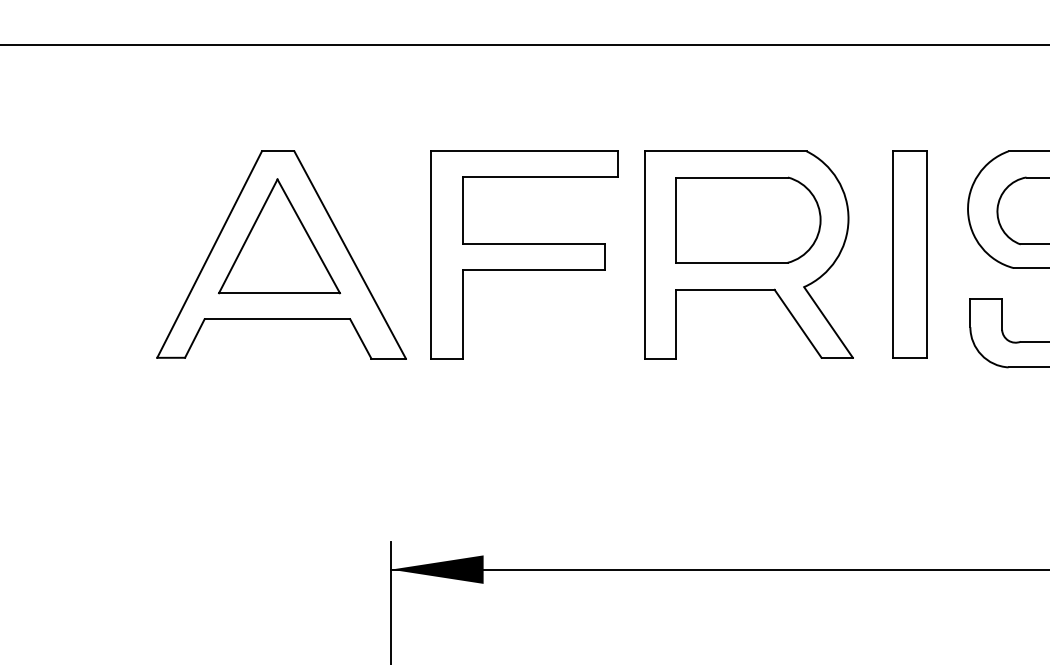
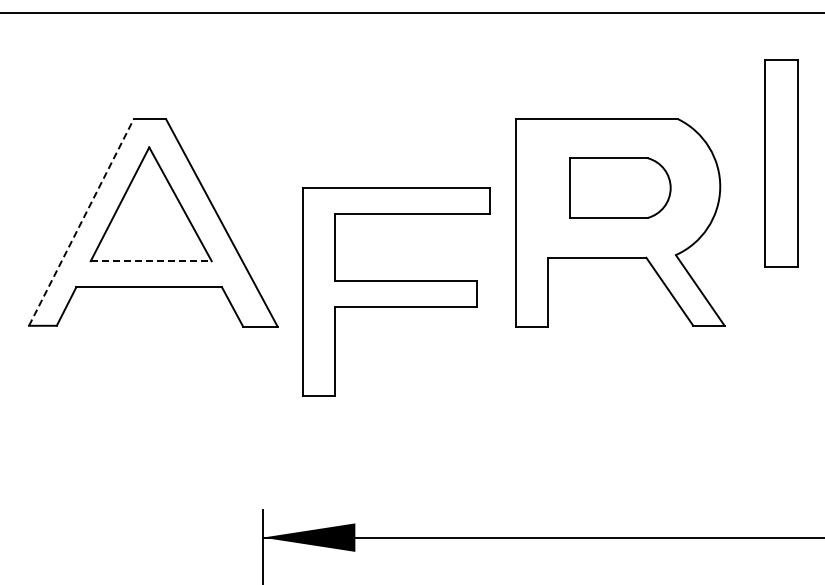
part: (748, 219) -> (620, 187), size x0.7
line: (209, 254) -> (81, 222), solid -> dashed
part: (524, 254) -> (396, 291), moved
part: (909, 254) -> (781, 163), moved
line: (280, 293) -> (152, 261), solid -> dashed

